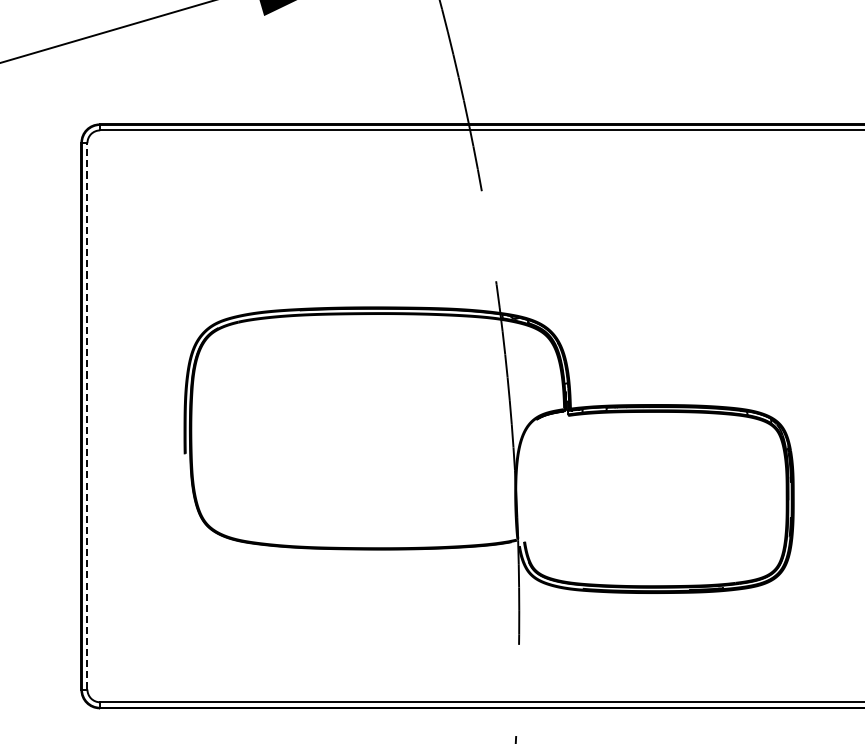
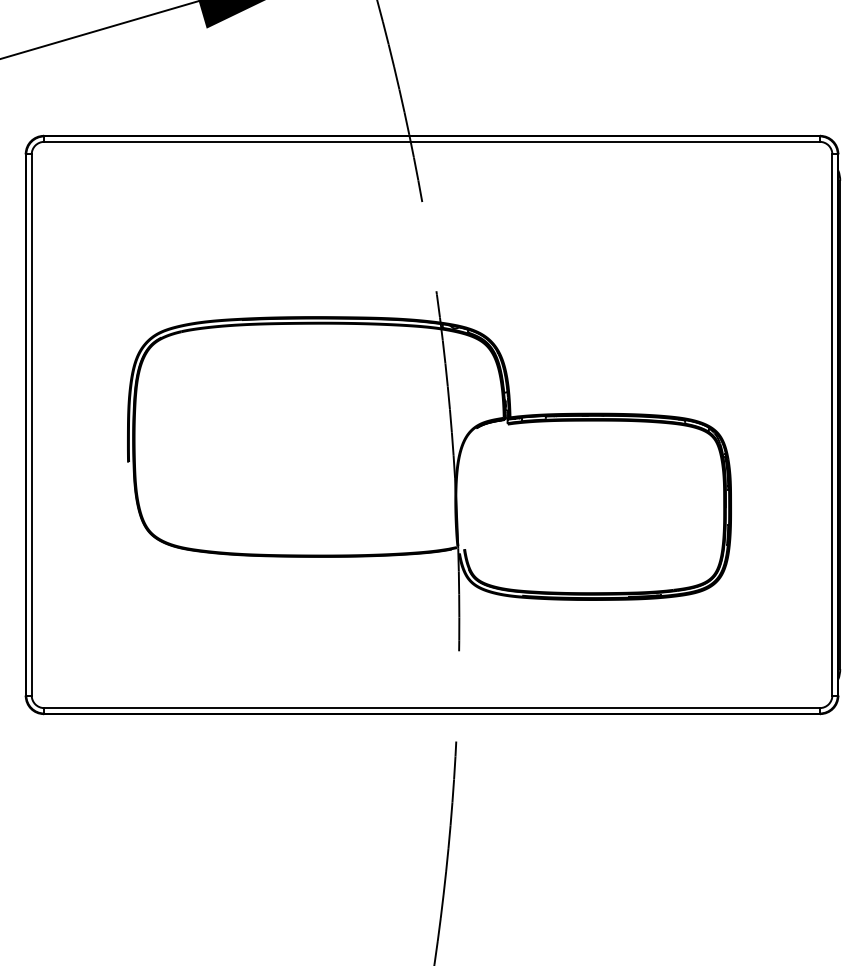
line: (87, 415) -> (31, 424), dashed -> solid

